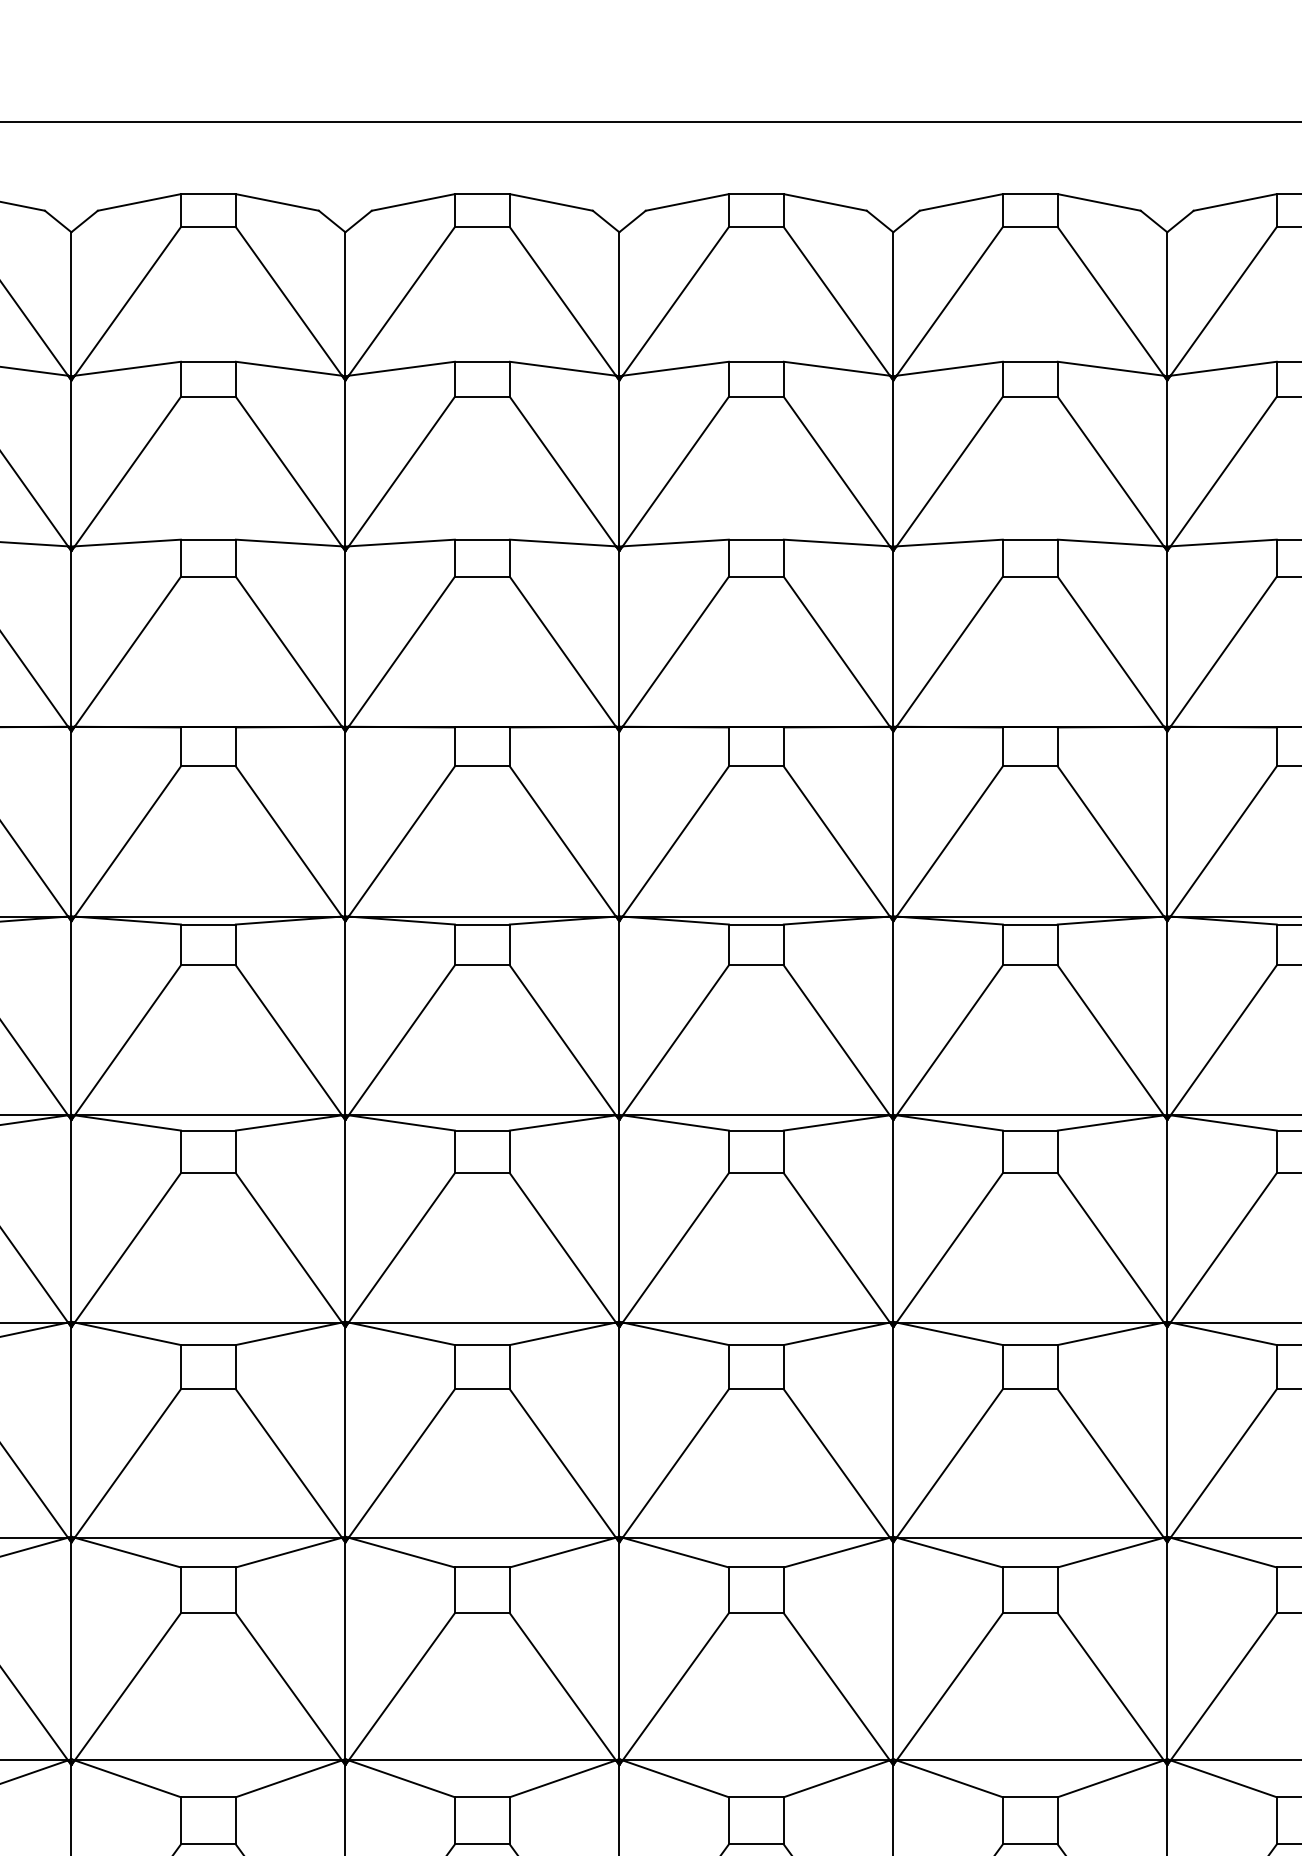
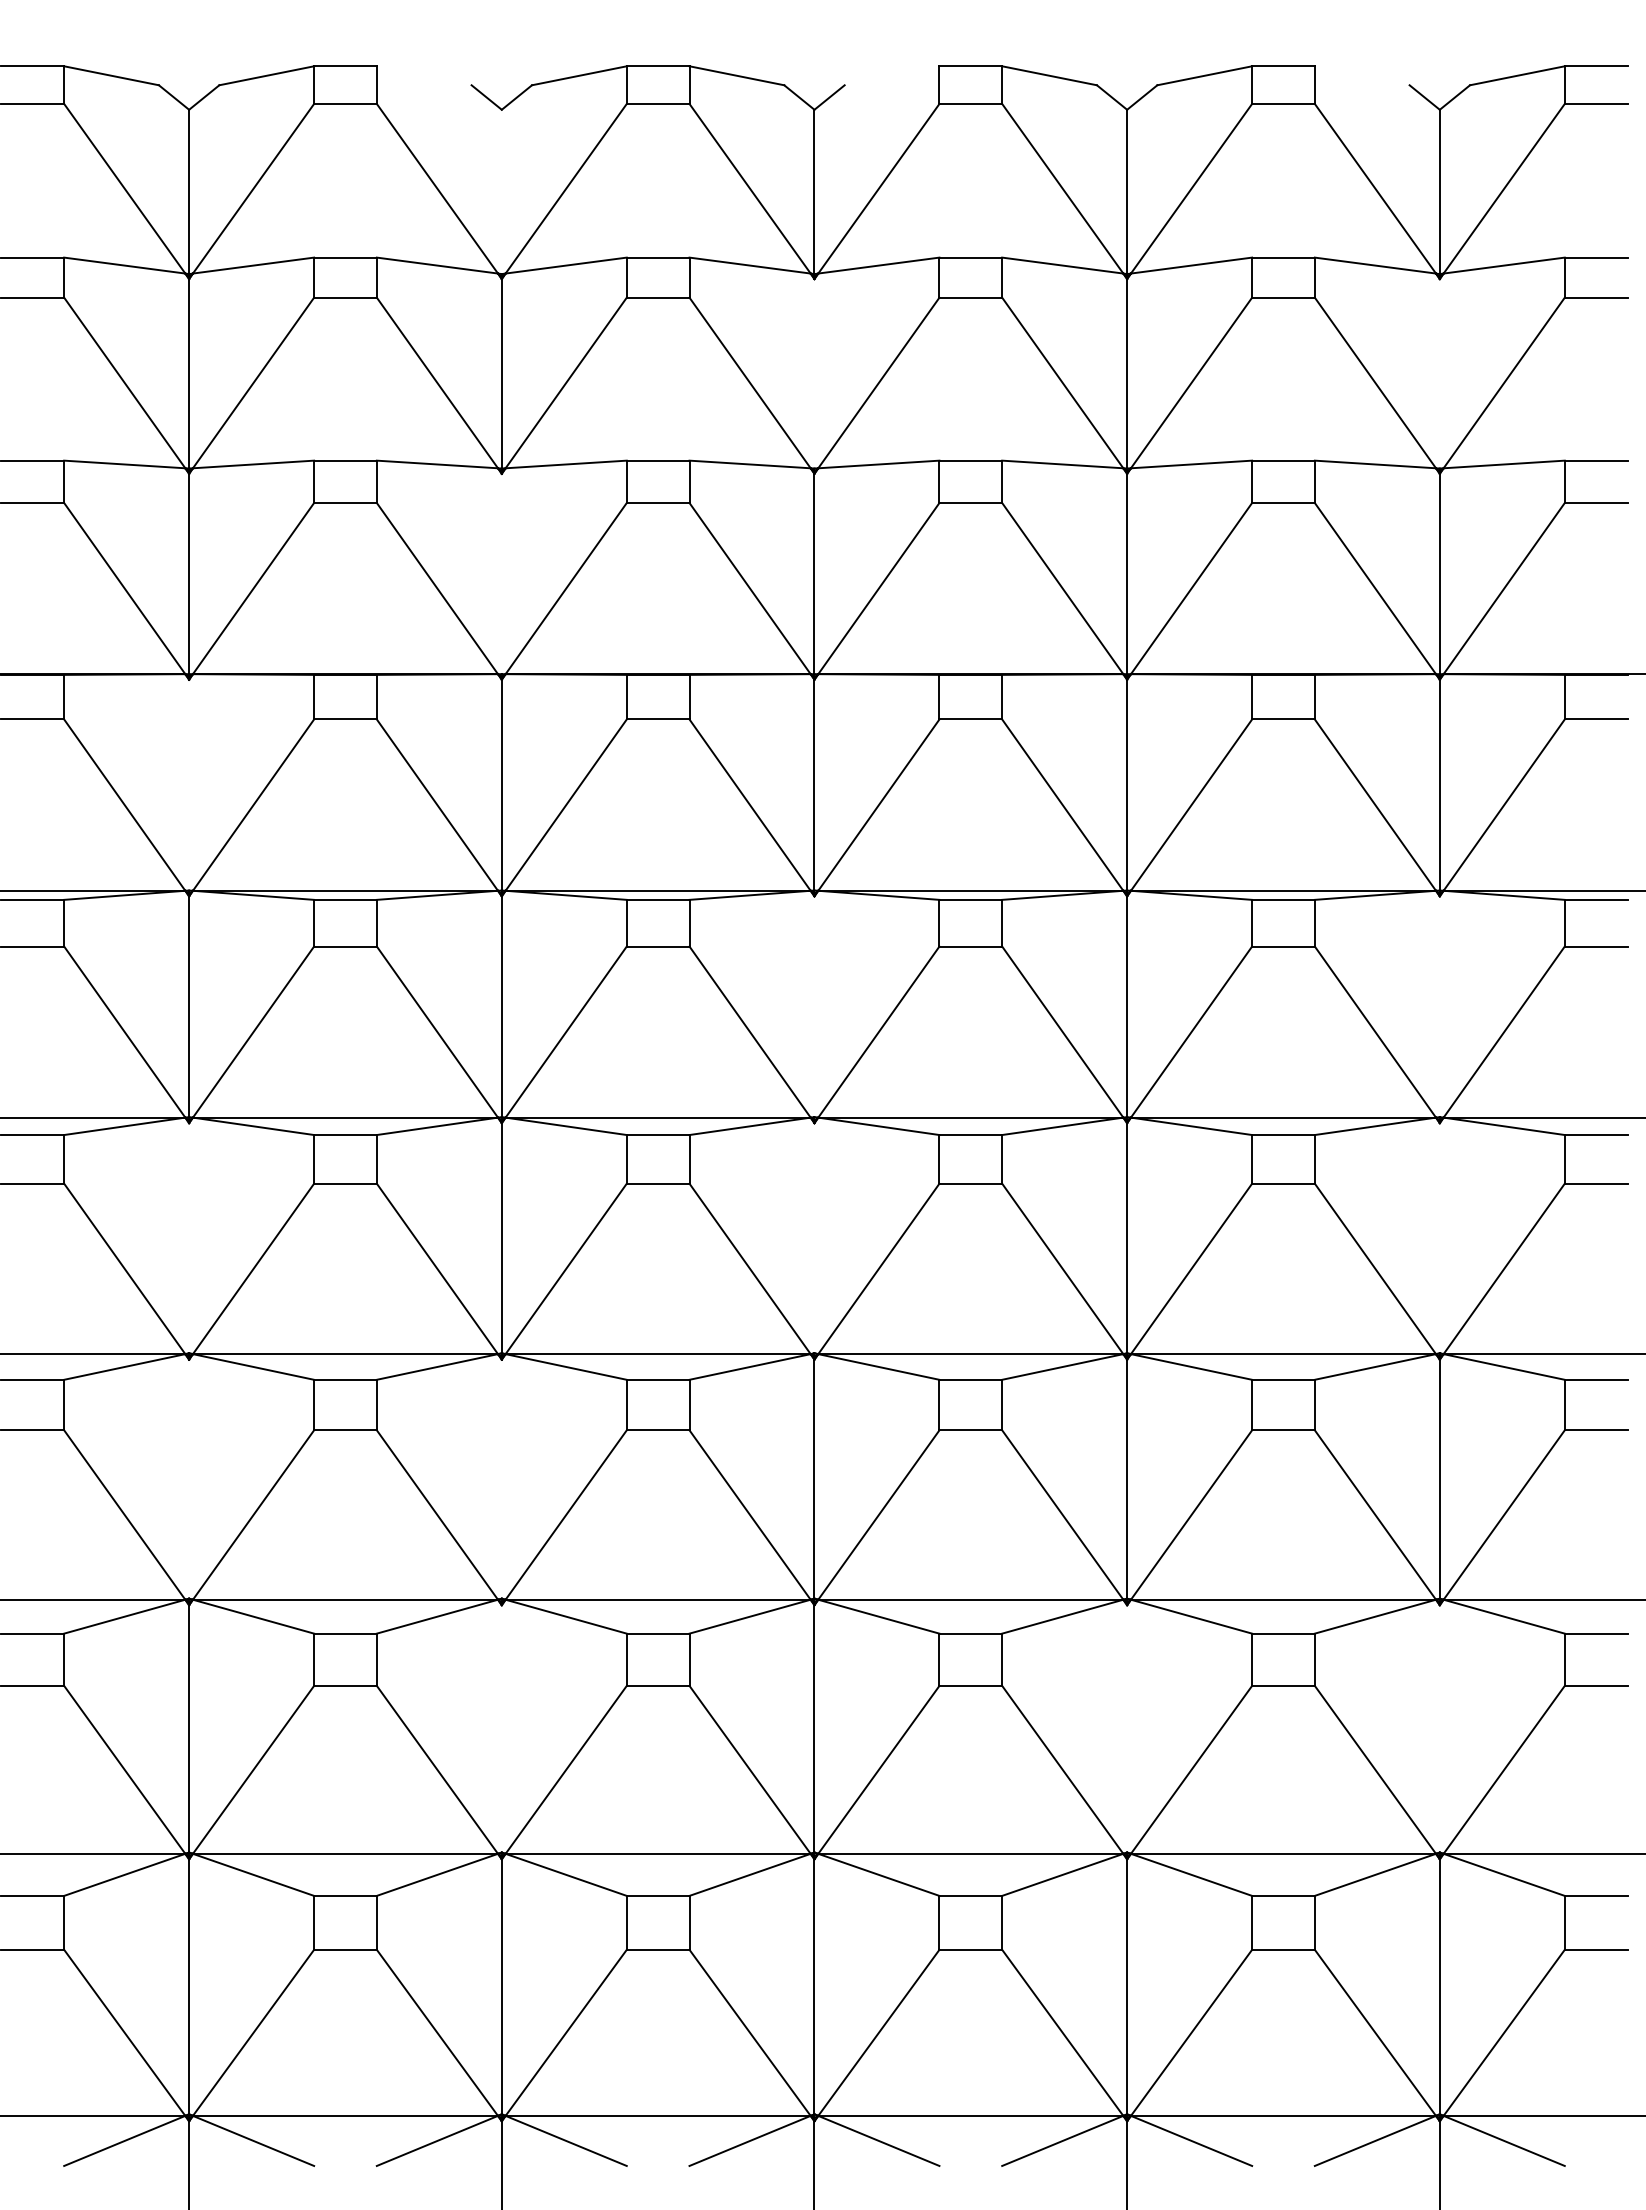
line: (276, 202) -> (423, 75), removed
line: (686, 202) -> (891, 75), removed
line: (1098, 202) -> (1361, 75), removed
line: (345, 303) -> (501, 191), removed
line: (619, 463) -> (814, 373), removed
line: (1166, 463) -> (1439, 373), removed
line: (345, 638) -> (501, 573), removed
line: (71, 823) -> (189, 784), removed
line: (619, 1017) -> (814, 1006), removed
line: (1166, 1017) -> (1439, 1006), removed
line: (71, 1221) -> (189, 1238), removed
line: (619, 1221) -> (814, 1238), removed
line: (1166, 1221) -> (1439, 1238), removed
line: (71, 1431) -> (189, 1478), removed
line: (345, 1431) -> (501, 1478), removed
line: (345, 1650) -> (501, 1728), removed
line: (893, 1650) -> (1127, 1728), removed
line: (1166, 1650) -> (1439, 1728), removed

